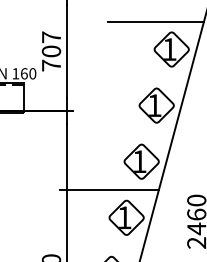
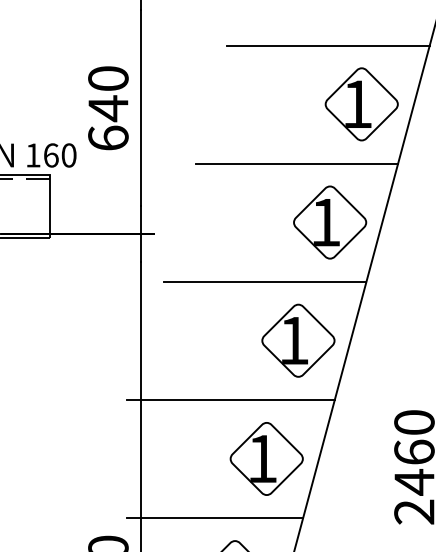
text: (51, 51) -> (108, 108), 707 -> 640
line: (140, 77) -> (295, 163), added
line: (125, 133) -> (264, 281), added
line: (101, 246) -> (213, 519), added

